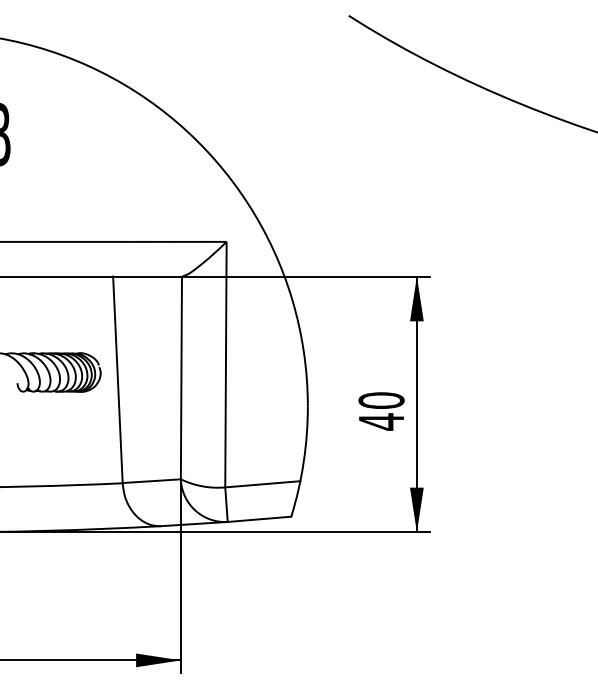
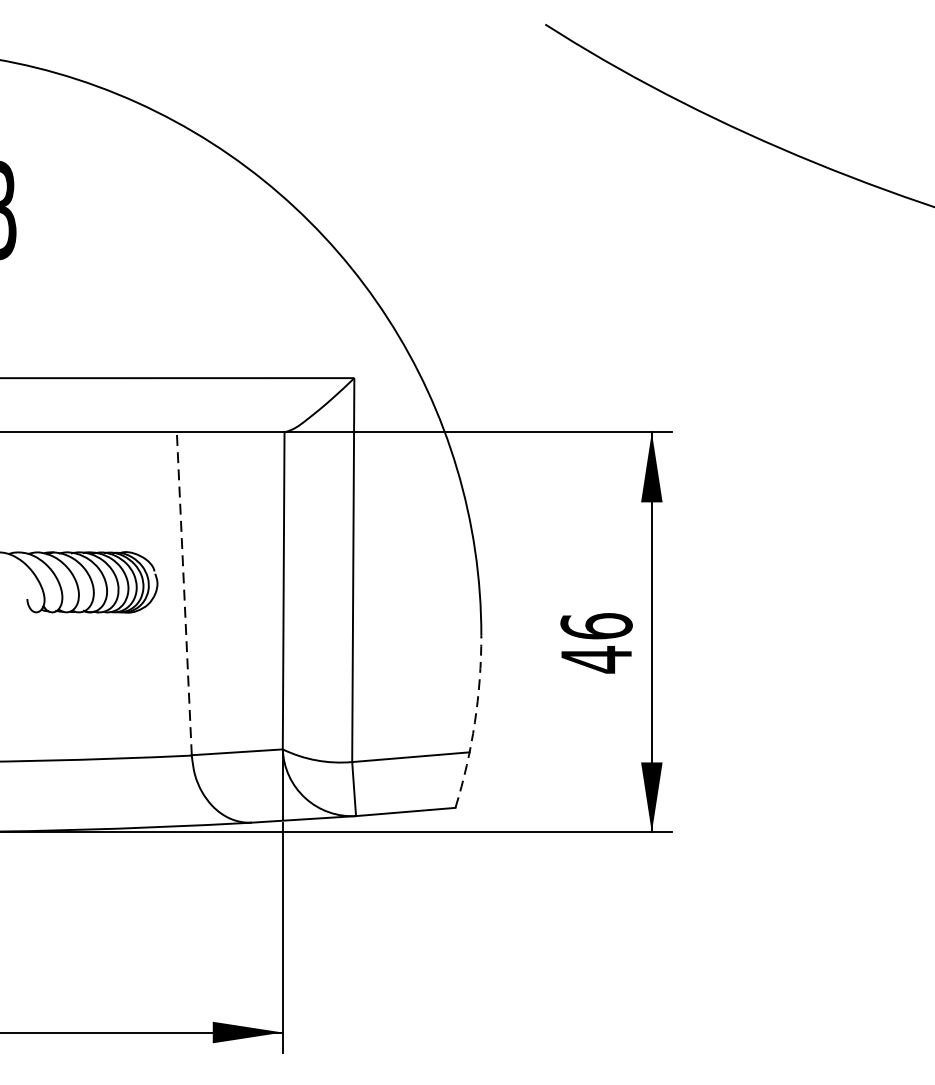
line: (117, 379) -> (183, 593), solid -> dashed
text: (381, 400) -> (596, 626), 40 -> 46
arc: (303, 462) -> (474, 723), solid -> dashed

